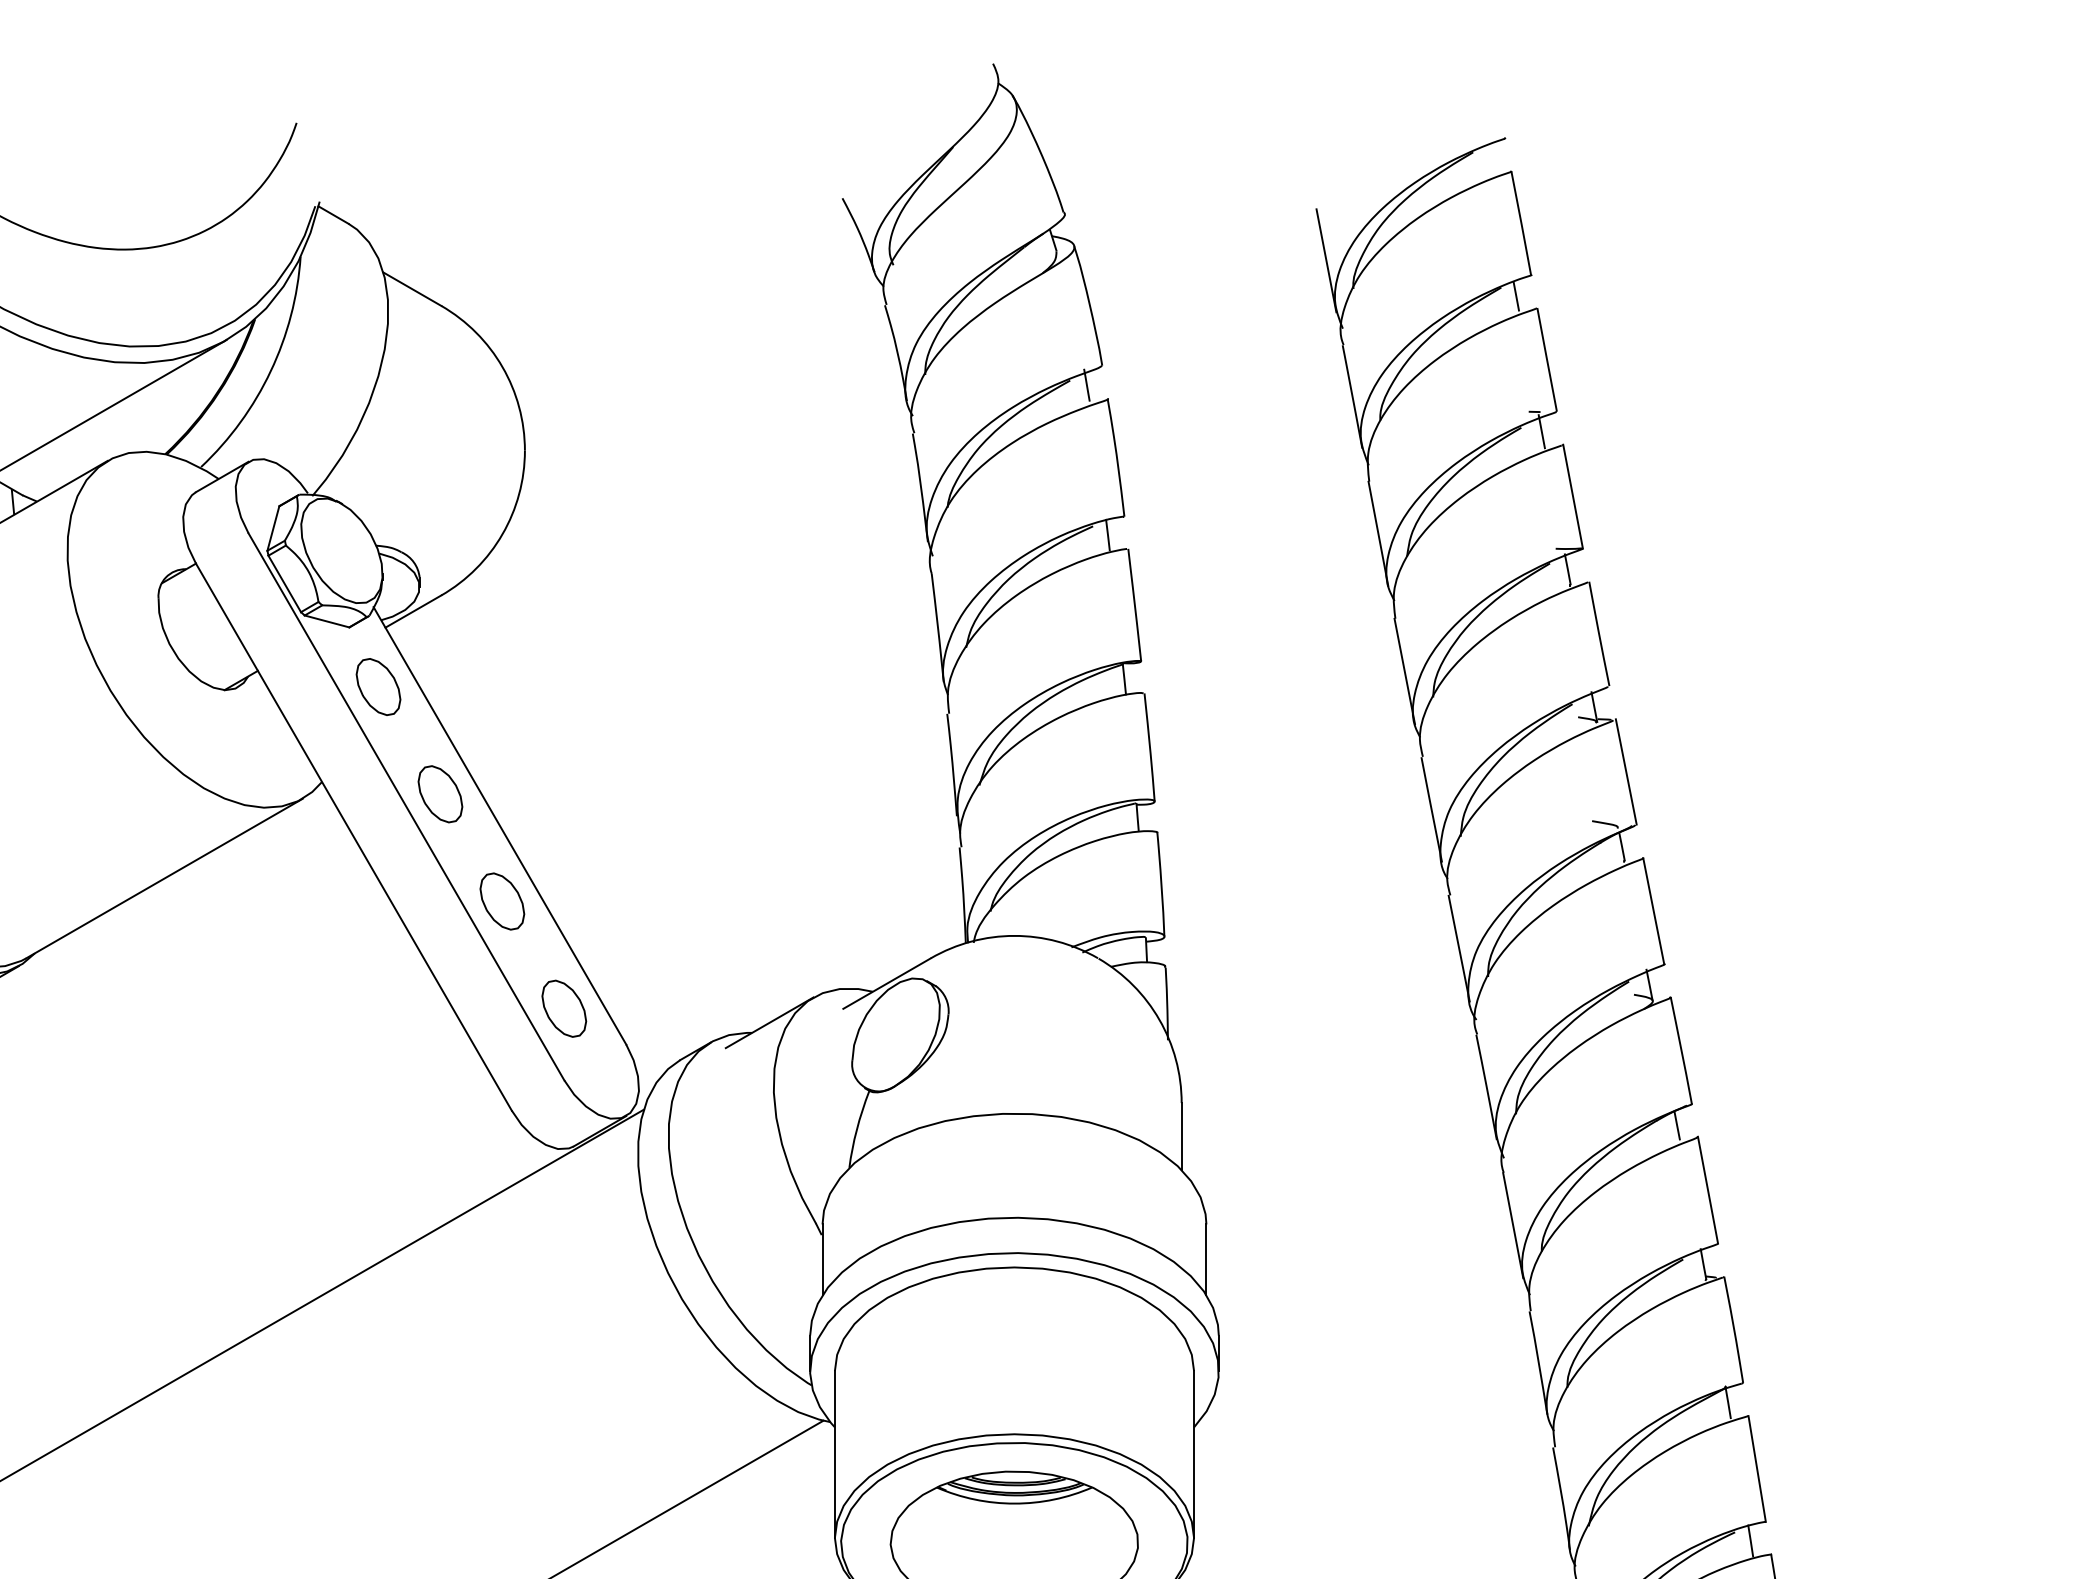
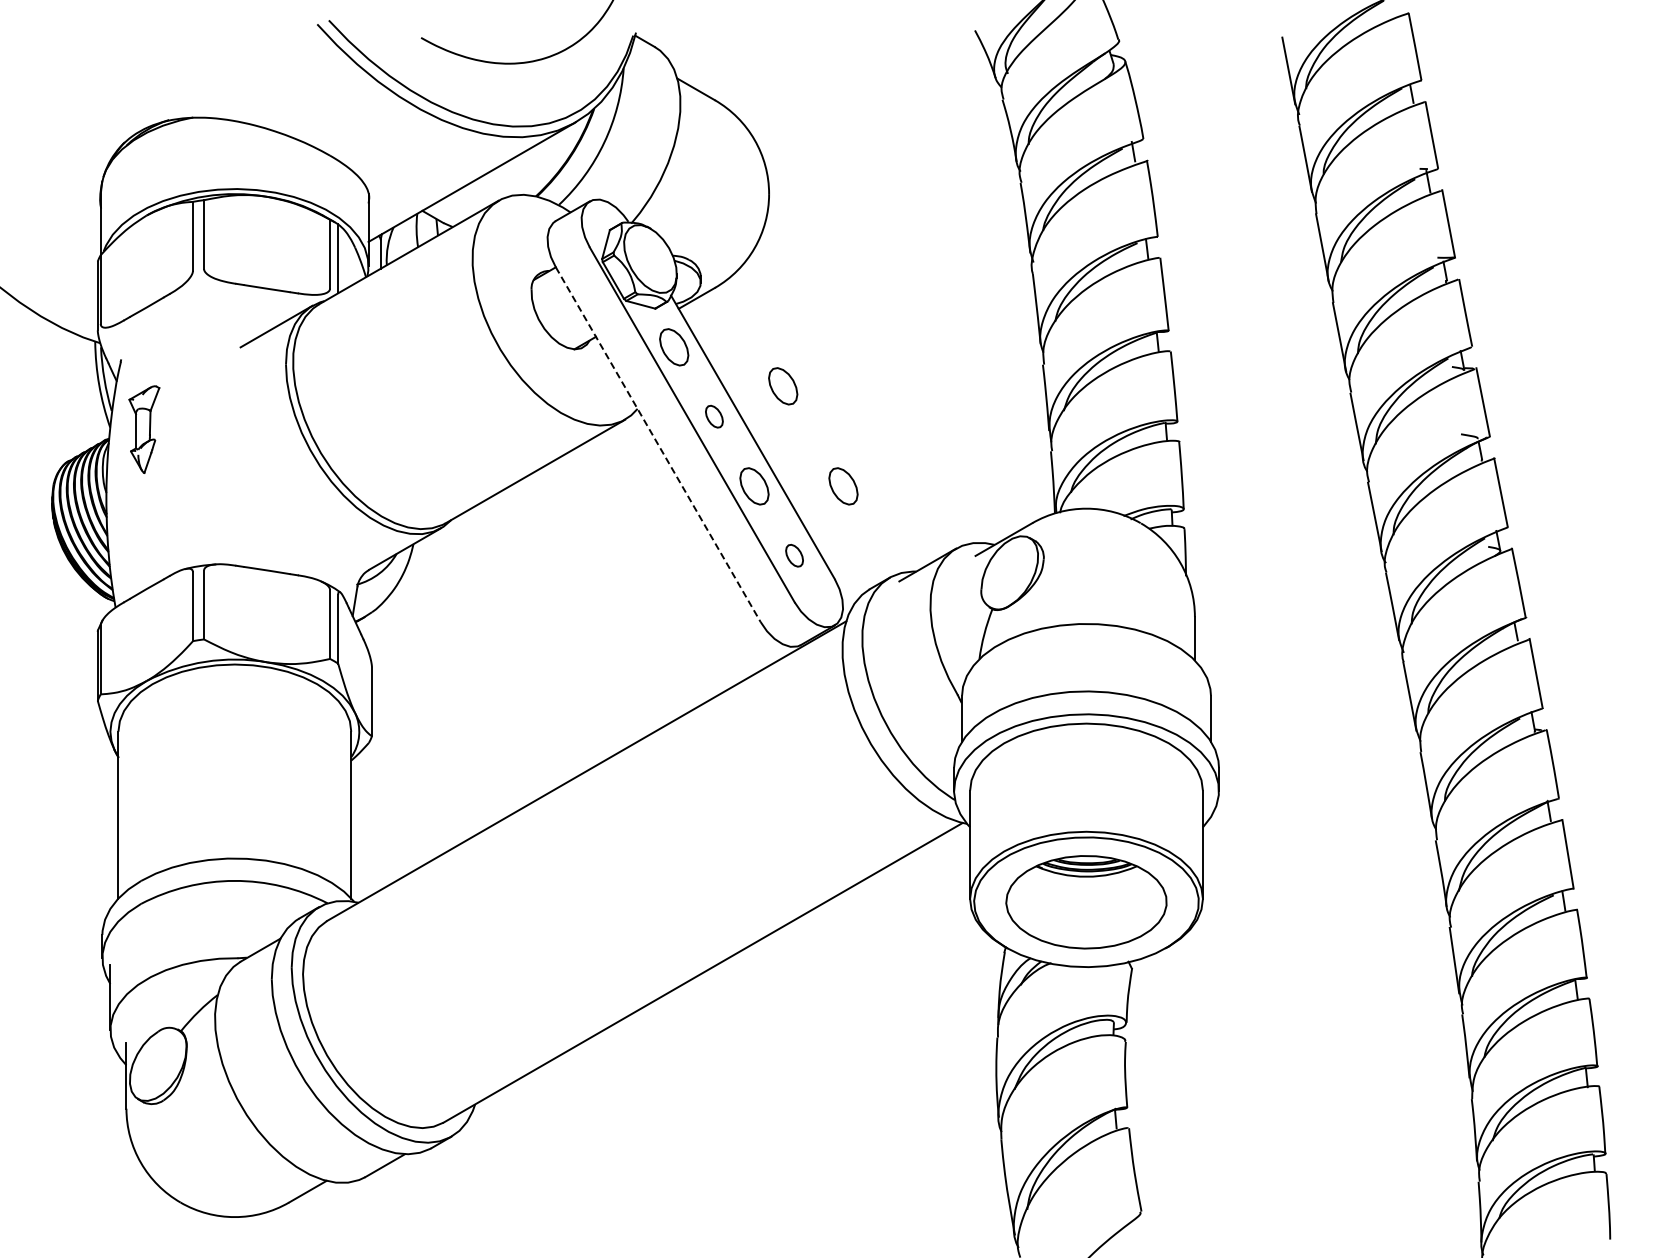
part: (547, 747) -> (783, 386), added
part: (440, 793) -> (714, 416), size x0.6
line: (354, 836) -> (658, 444), solid -> dashed
part: (639, 901) -> (843, 486), added
part: (564, 1008) -> (794, 555), size x0.6

